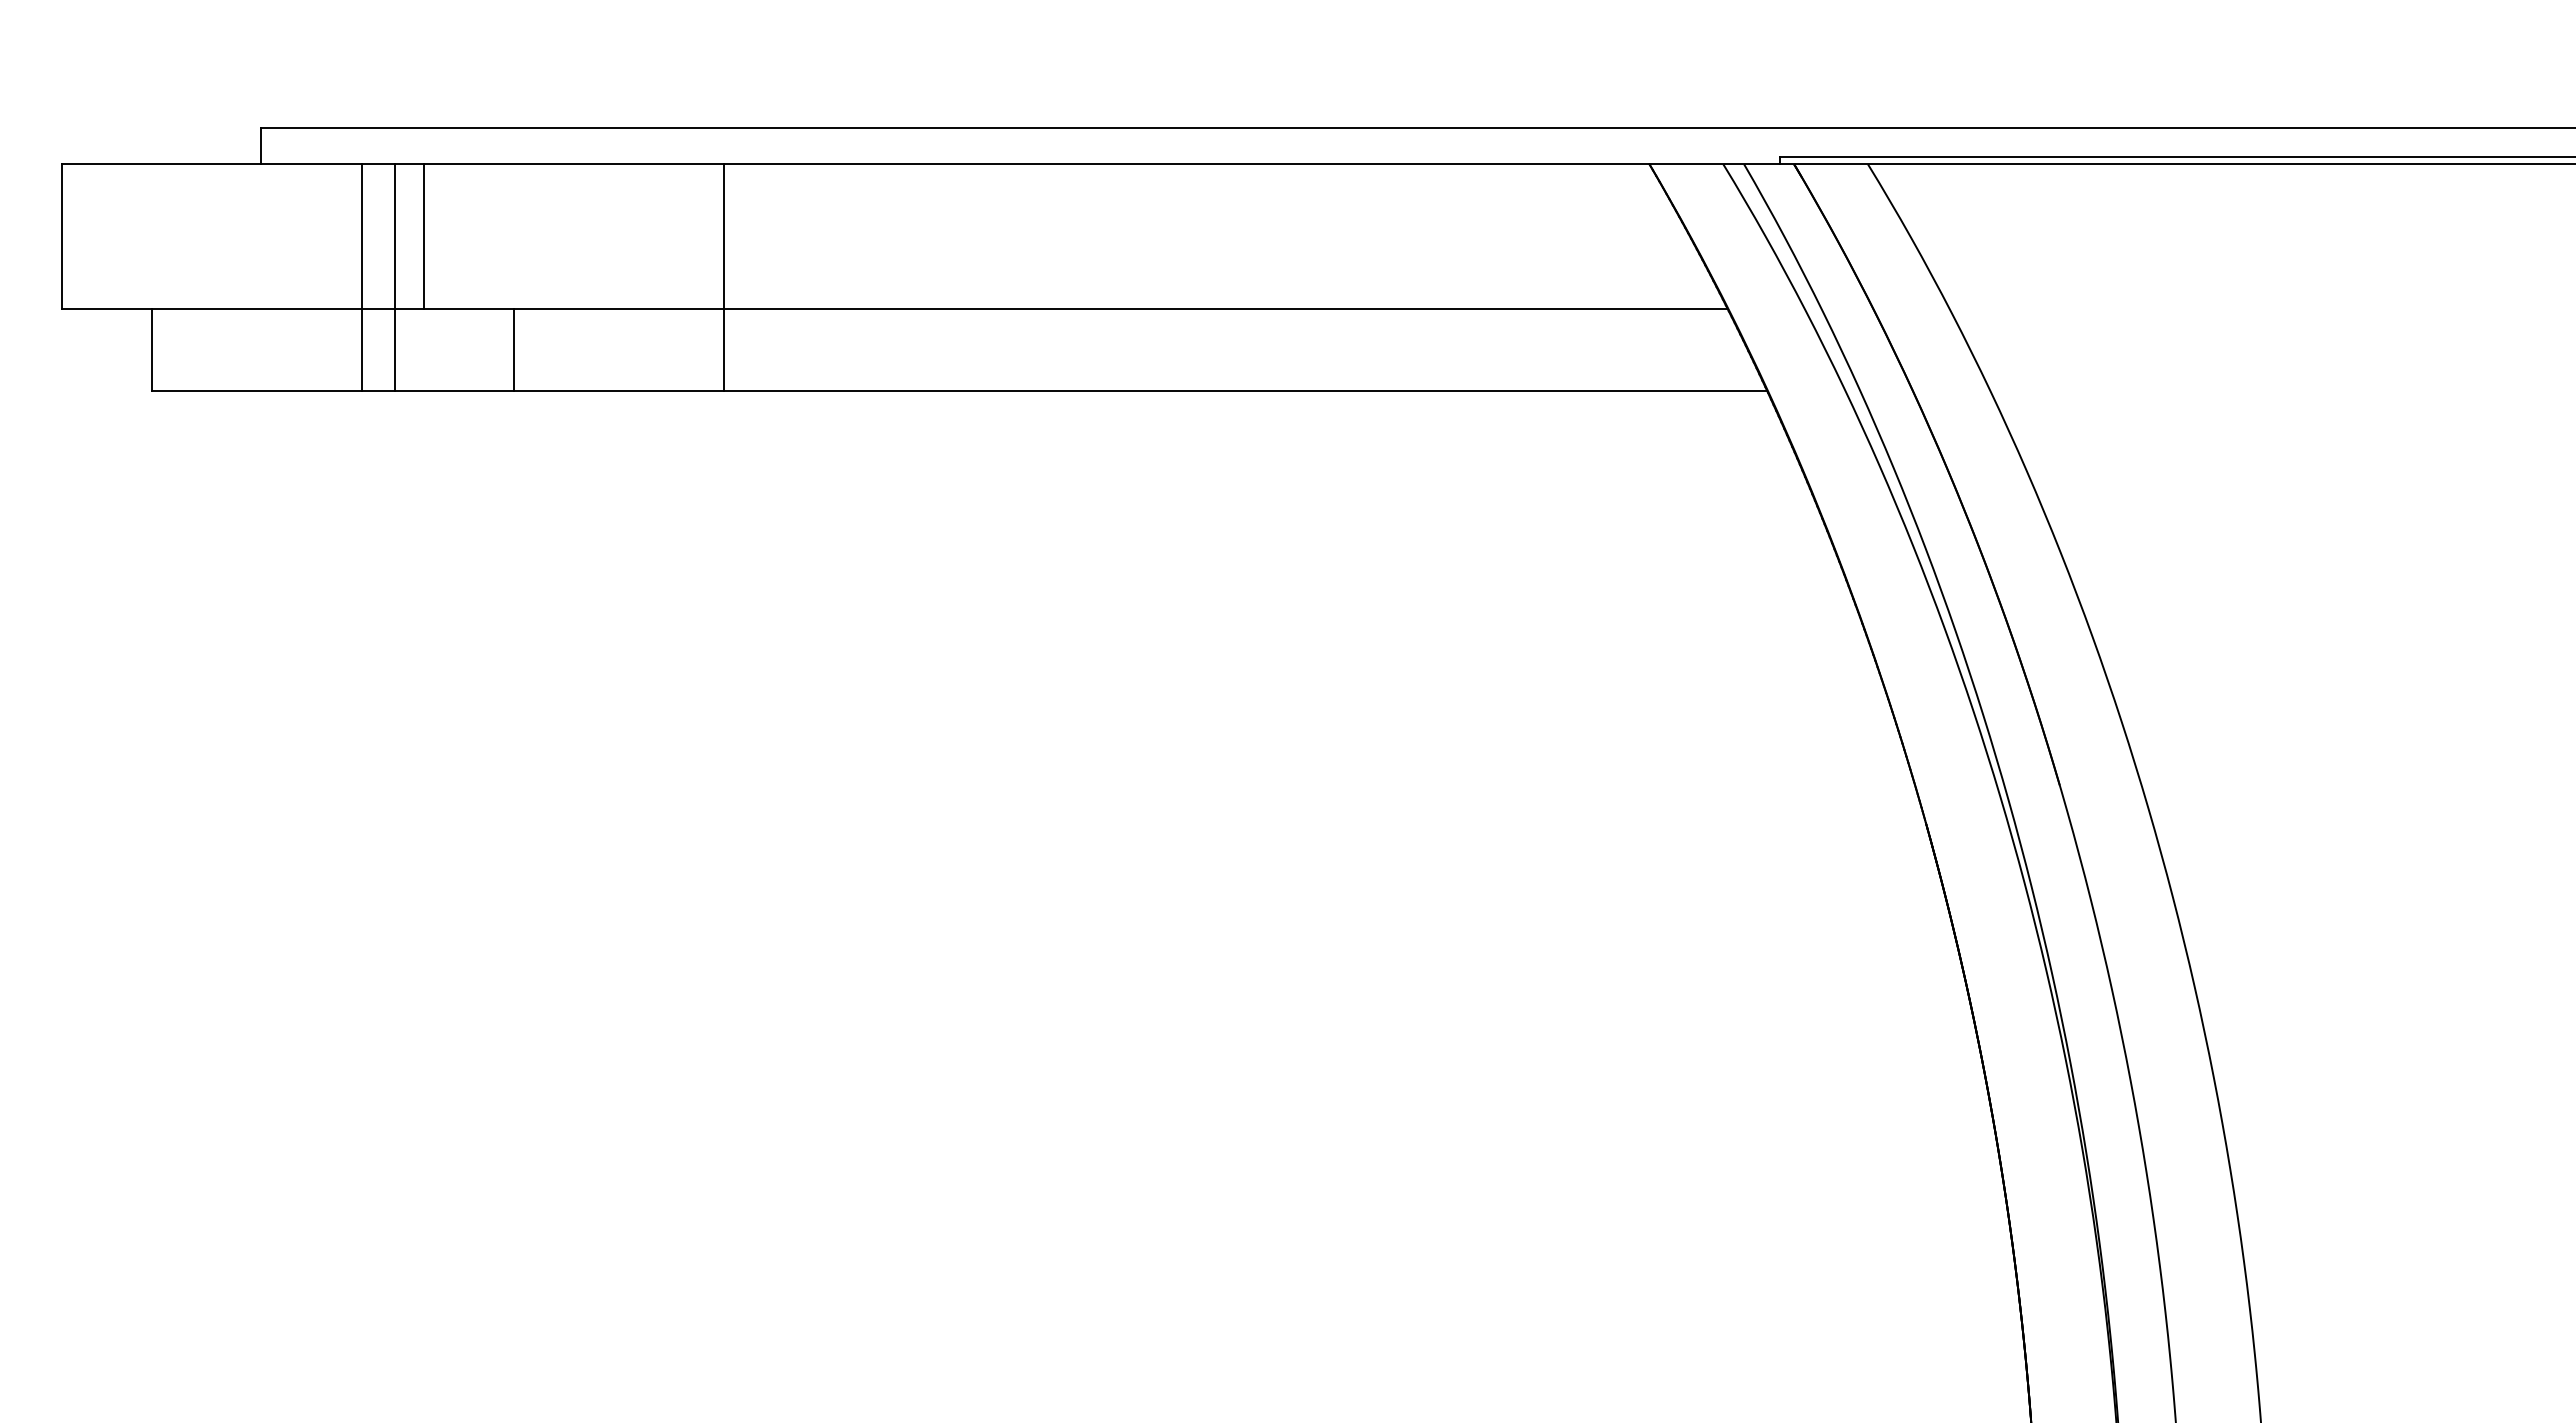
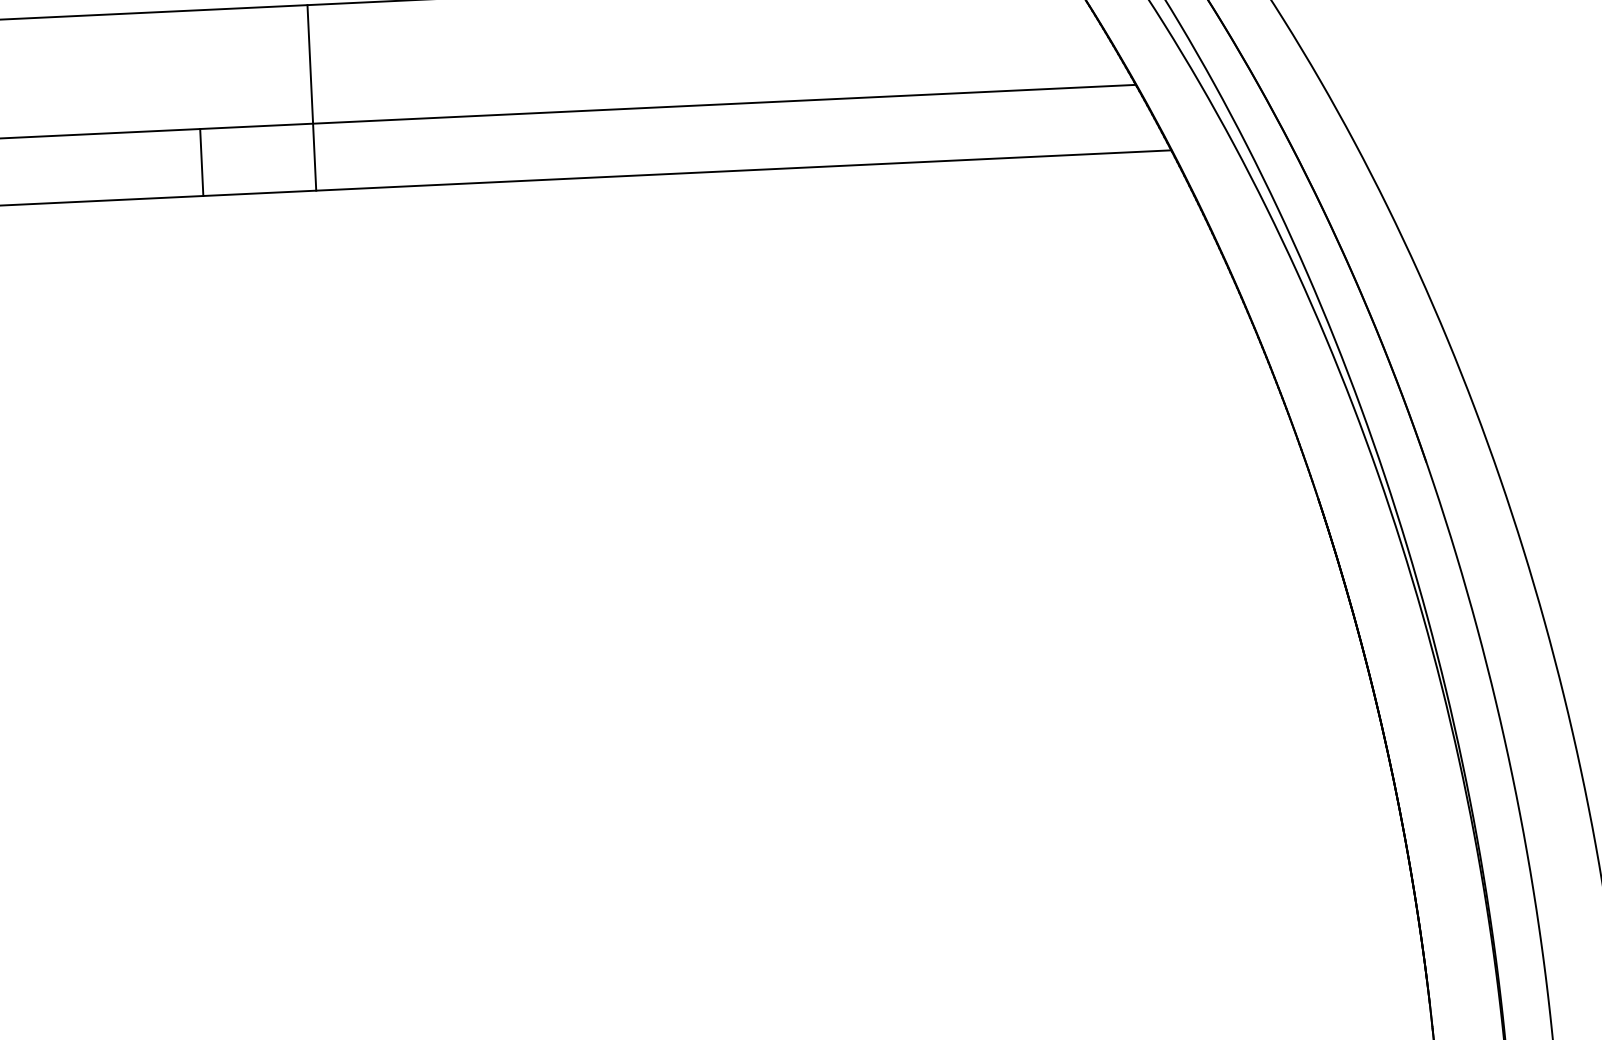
line: (423, 236) -> (64, 75), removed
line: (362, 277) -> (15, 111), removed
line: (394, 277) -> (41, 110), removed
line: (514, 349) -> (202, 162), moved

